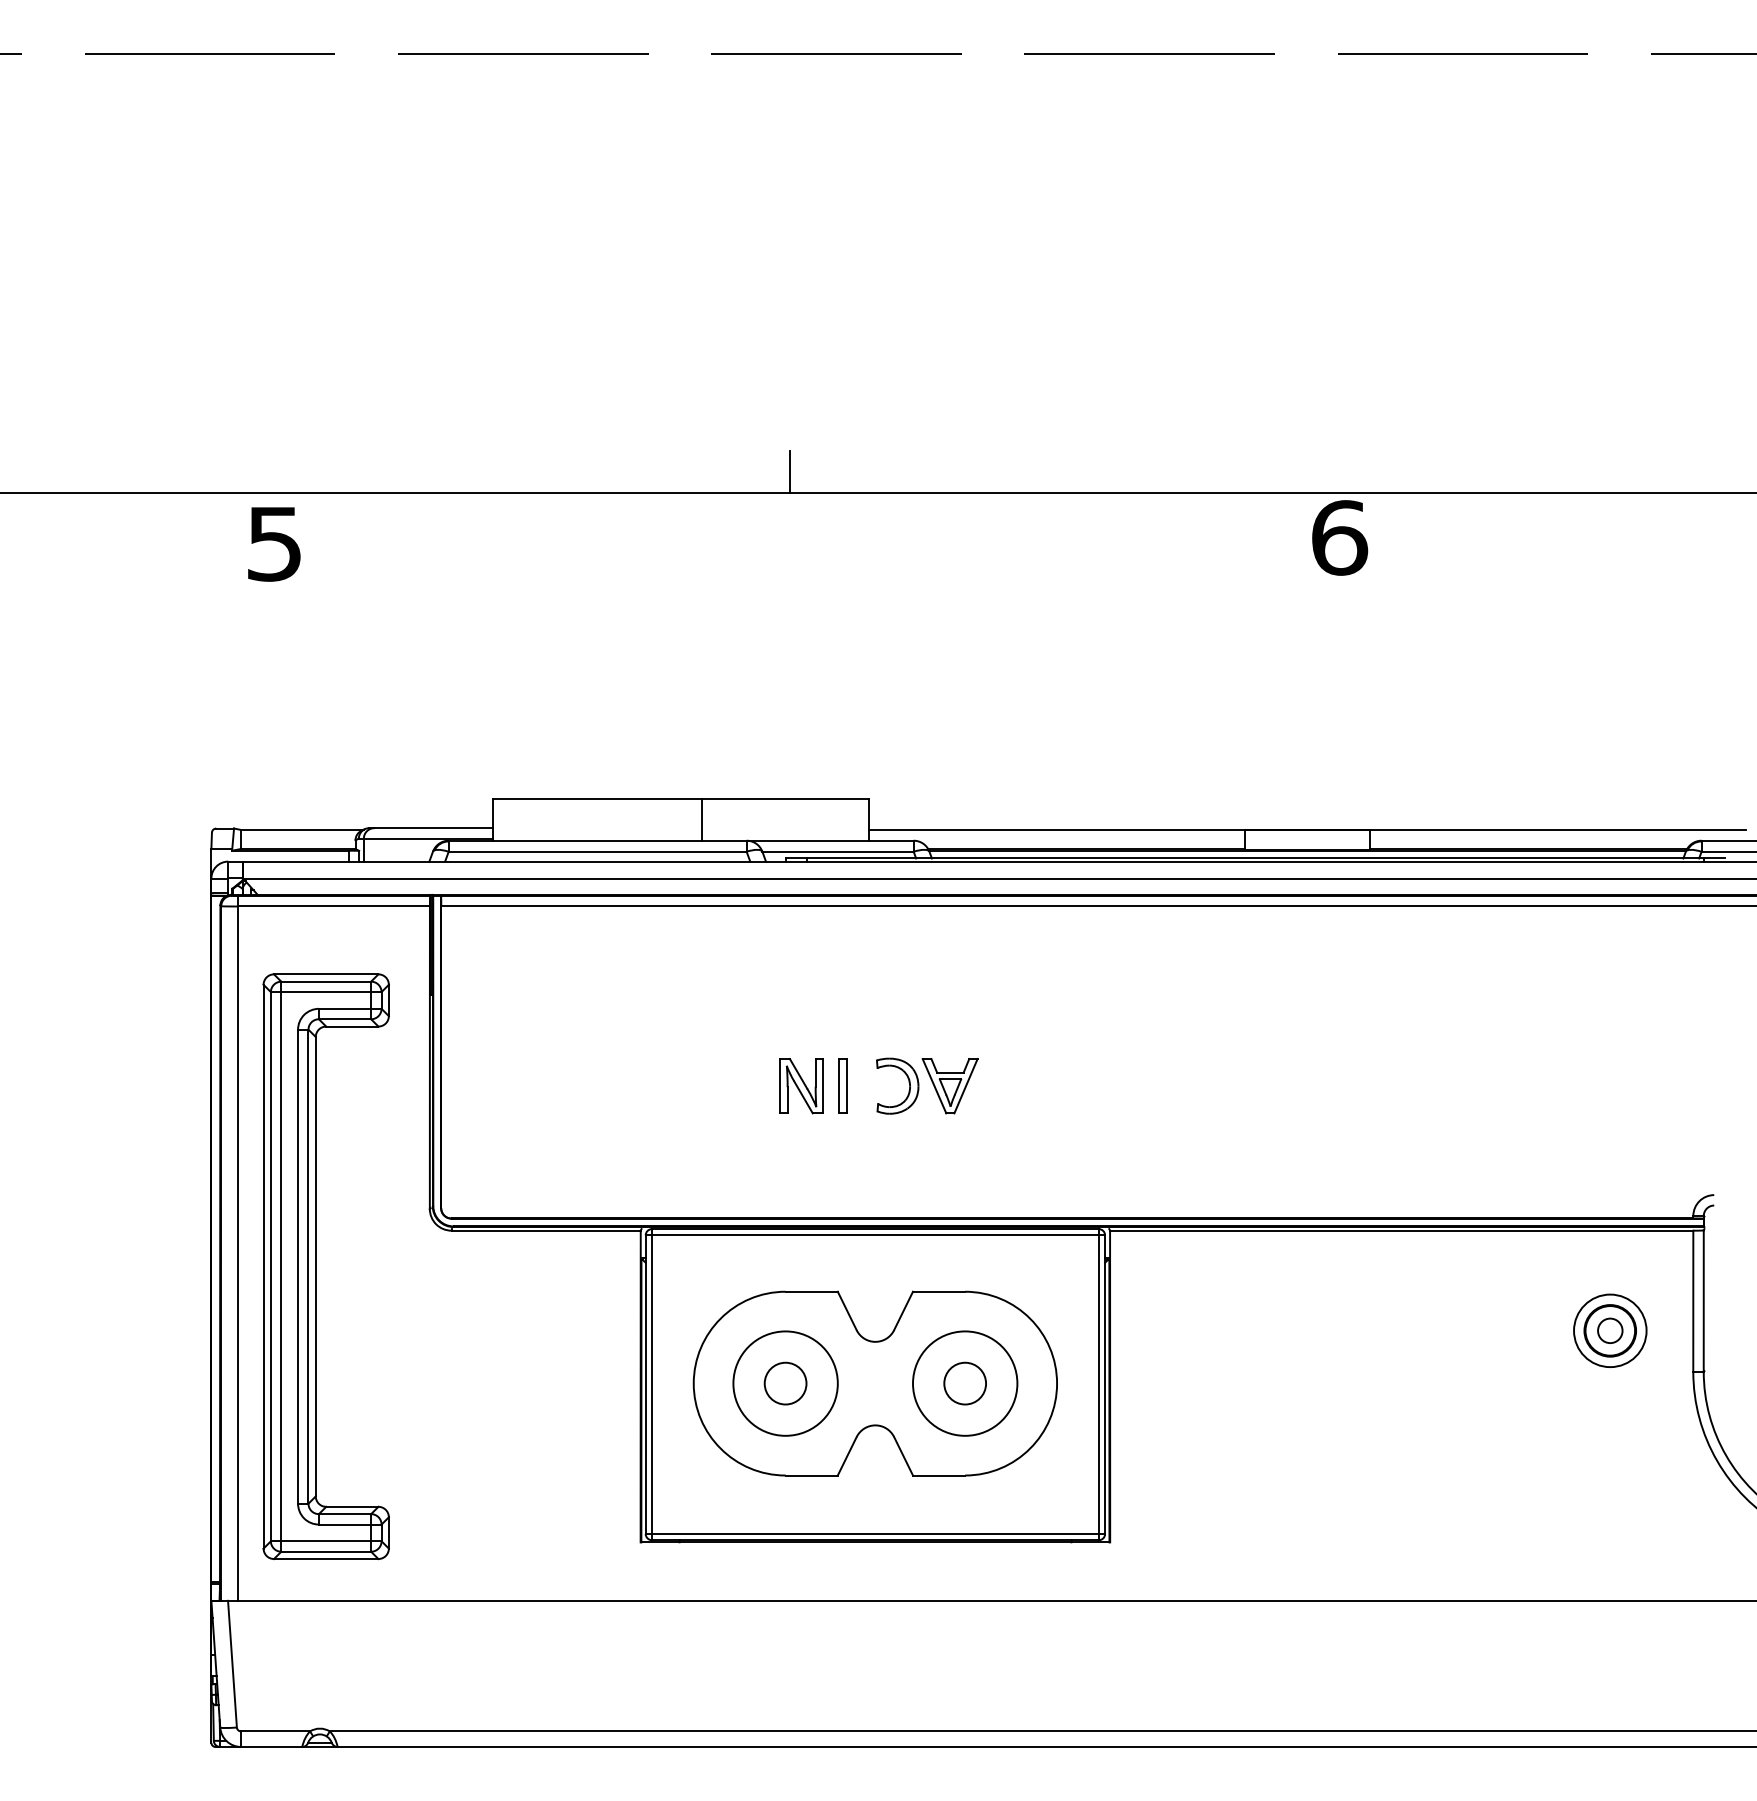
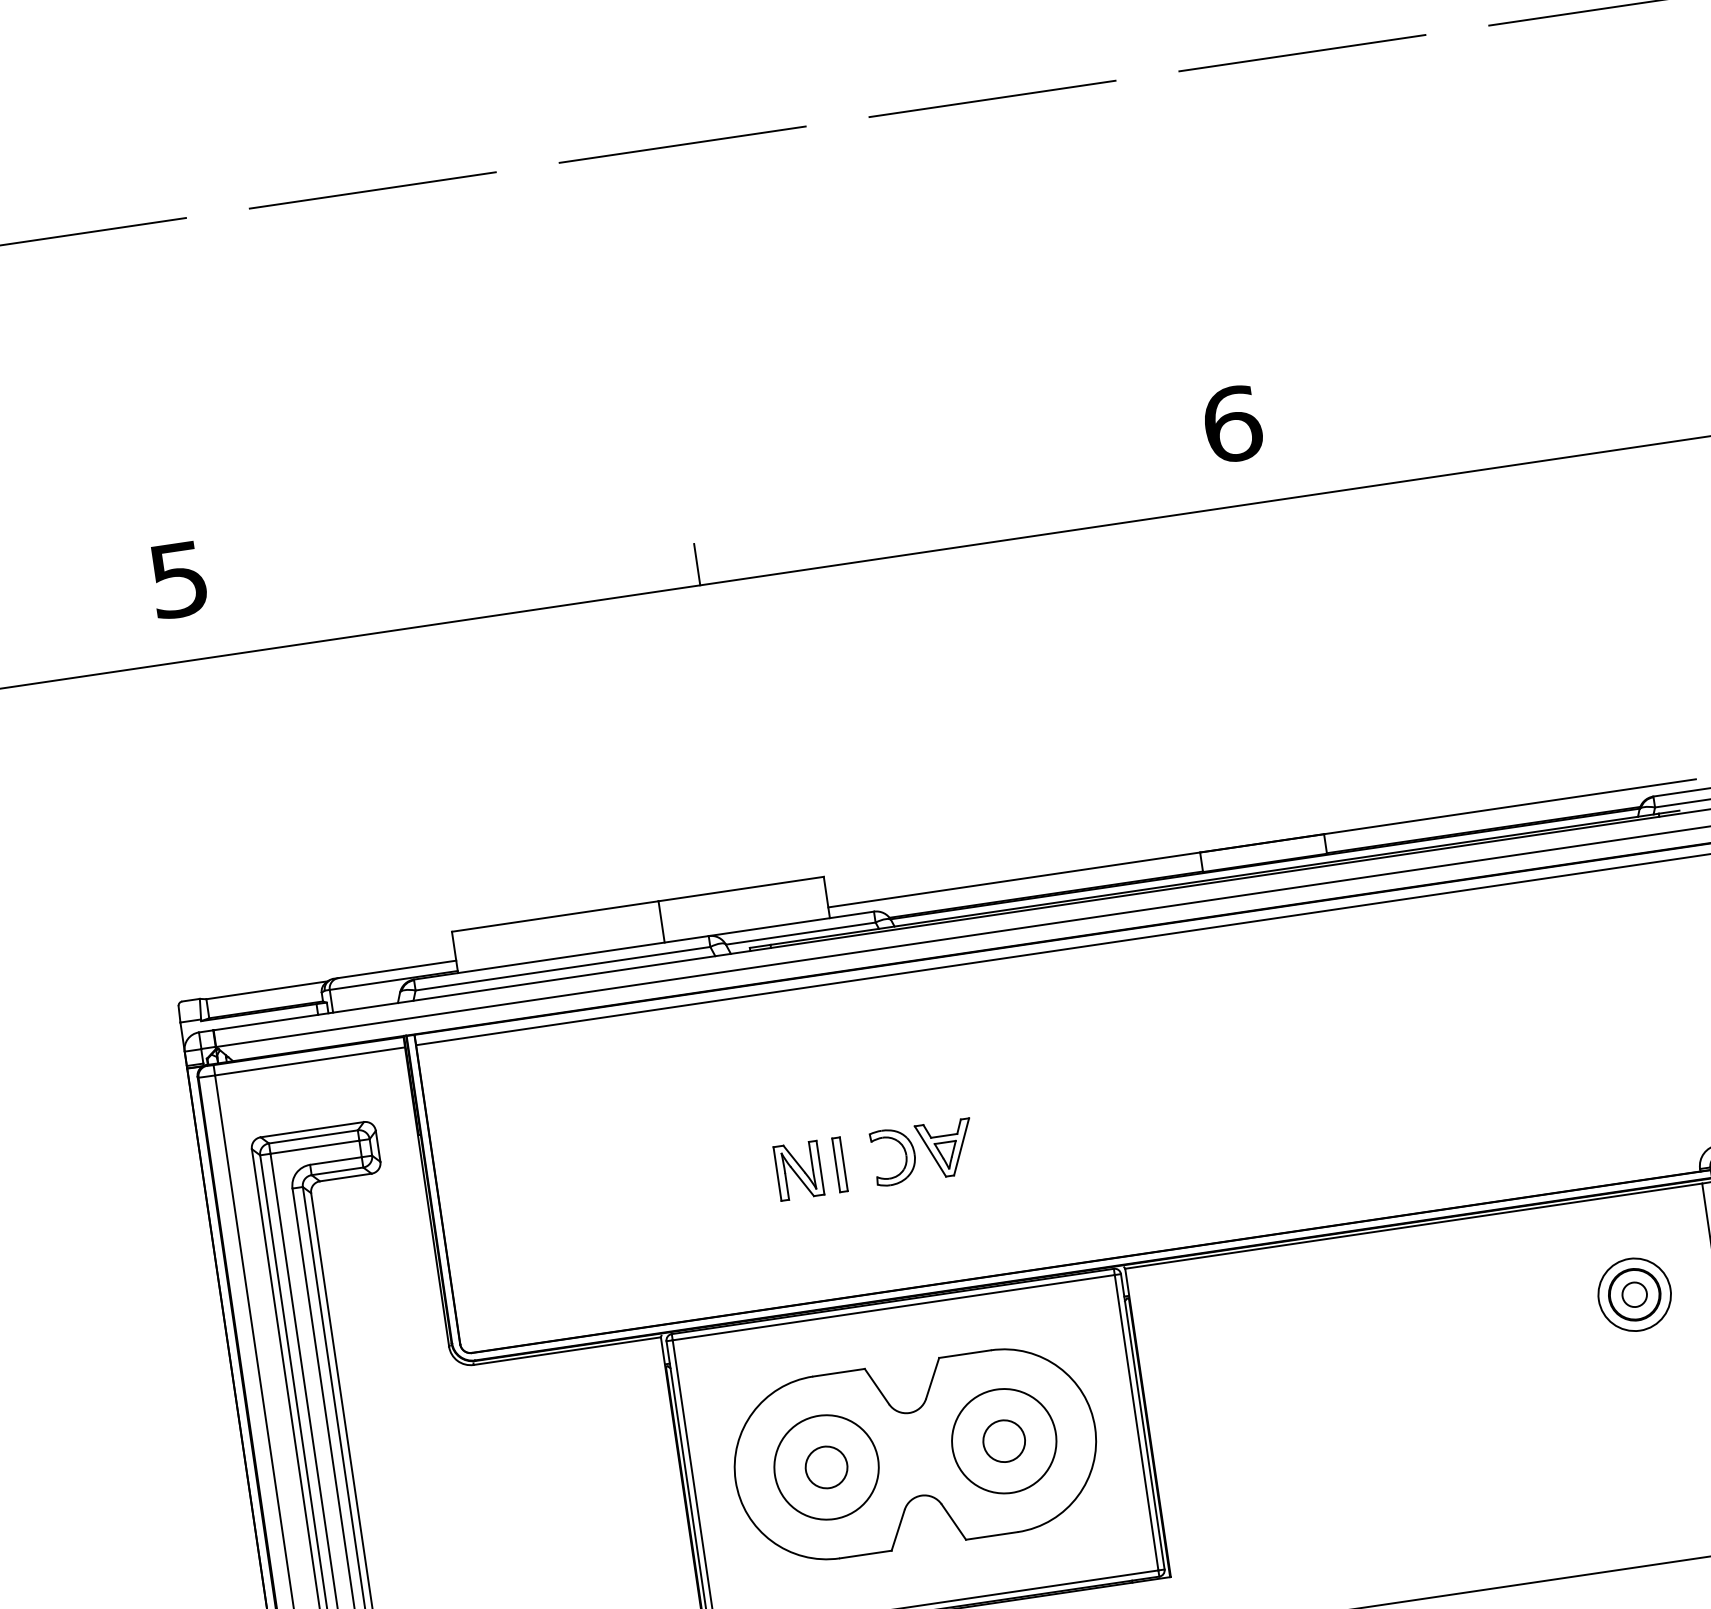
text: (1340, 537) -> (1233, 423), moved
text: (274, 544) -> (178, 580), moved

